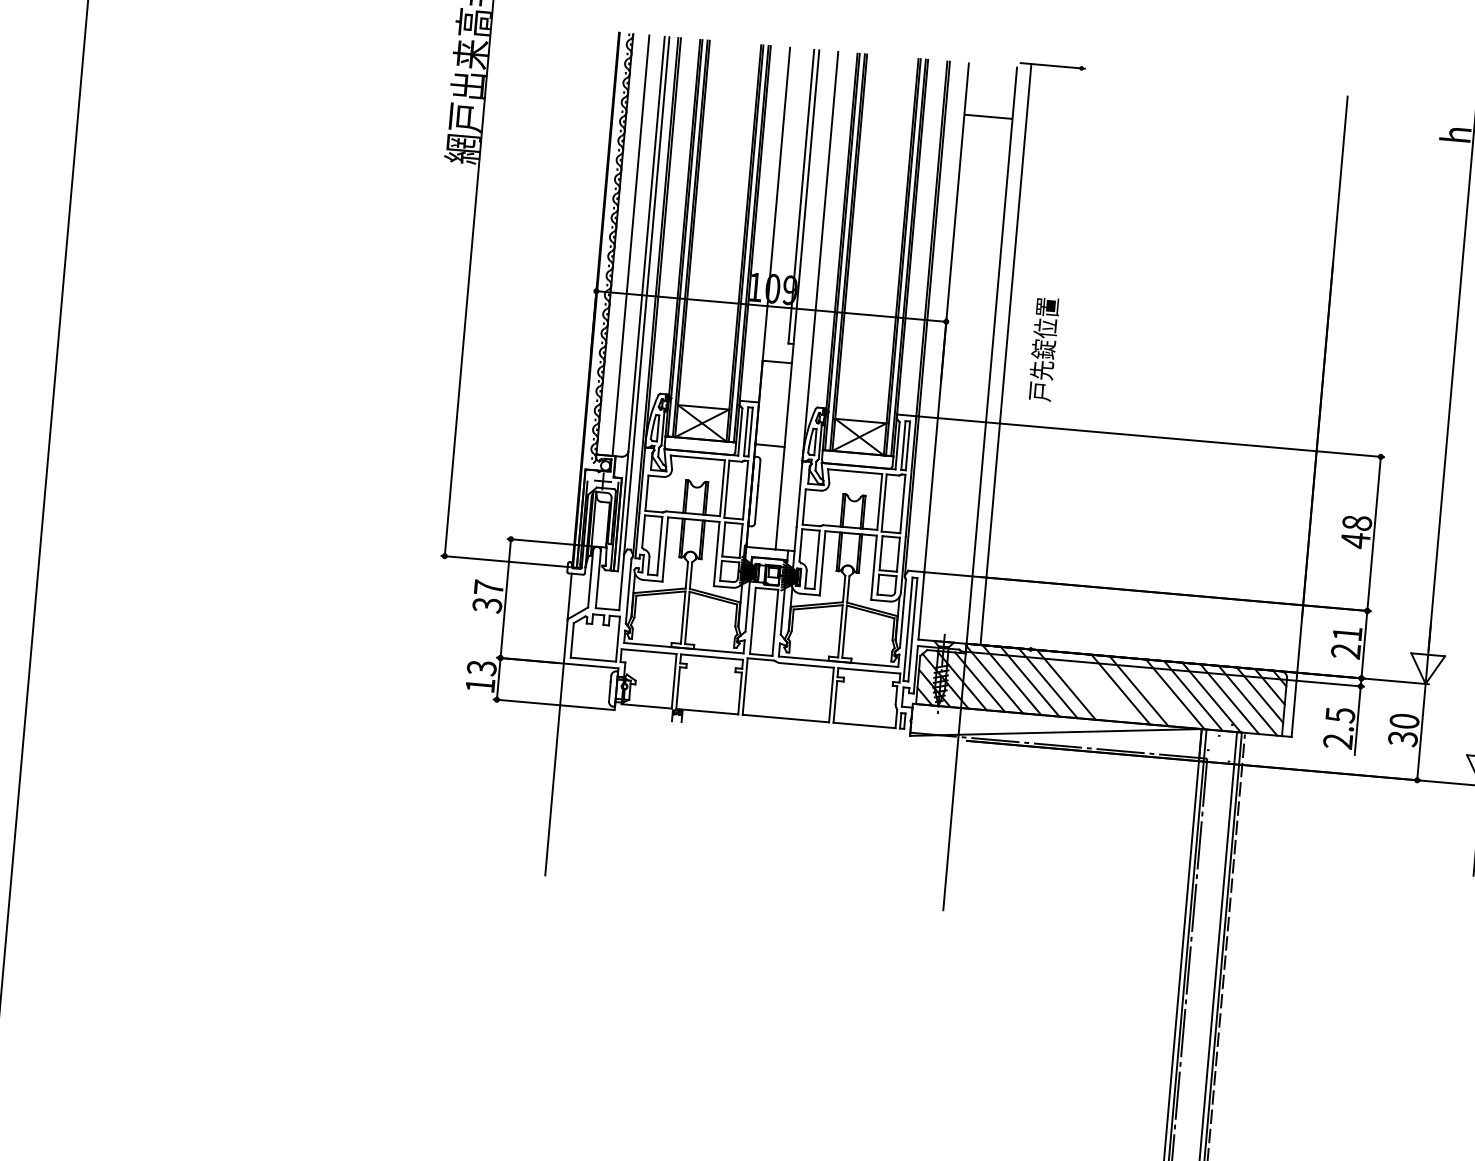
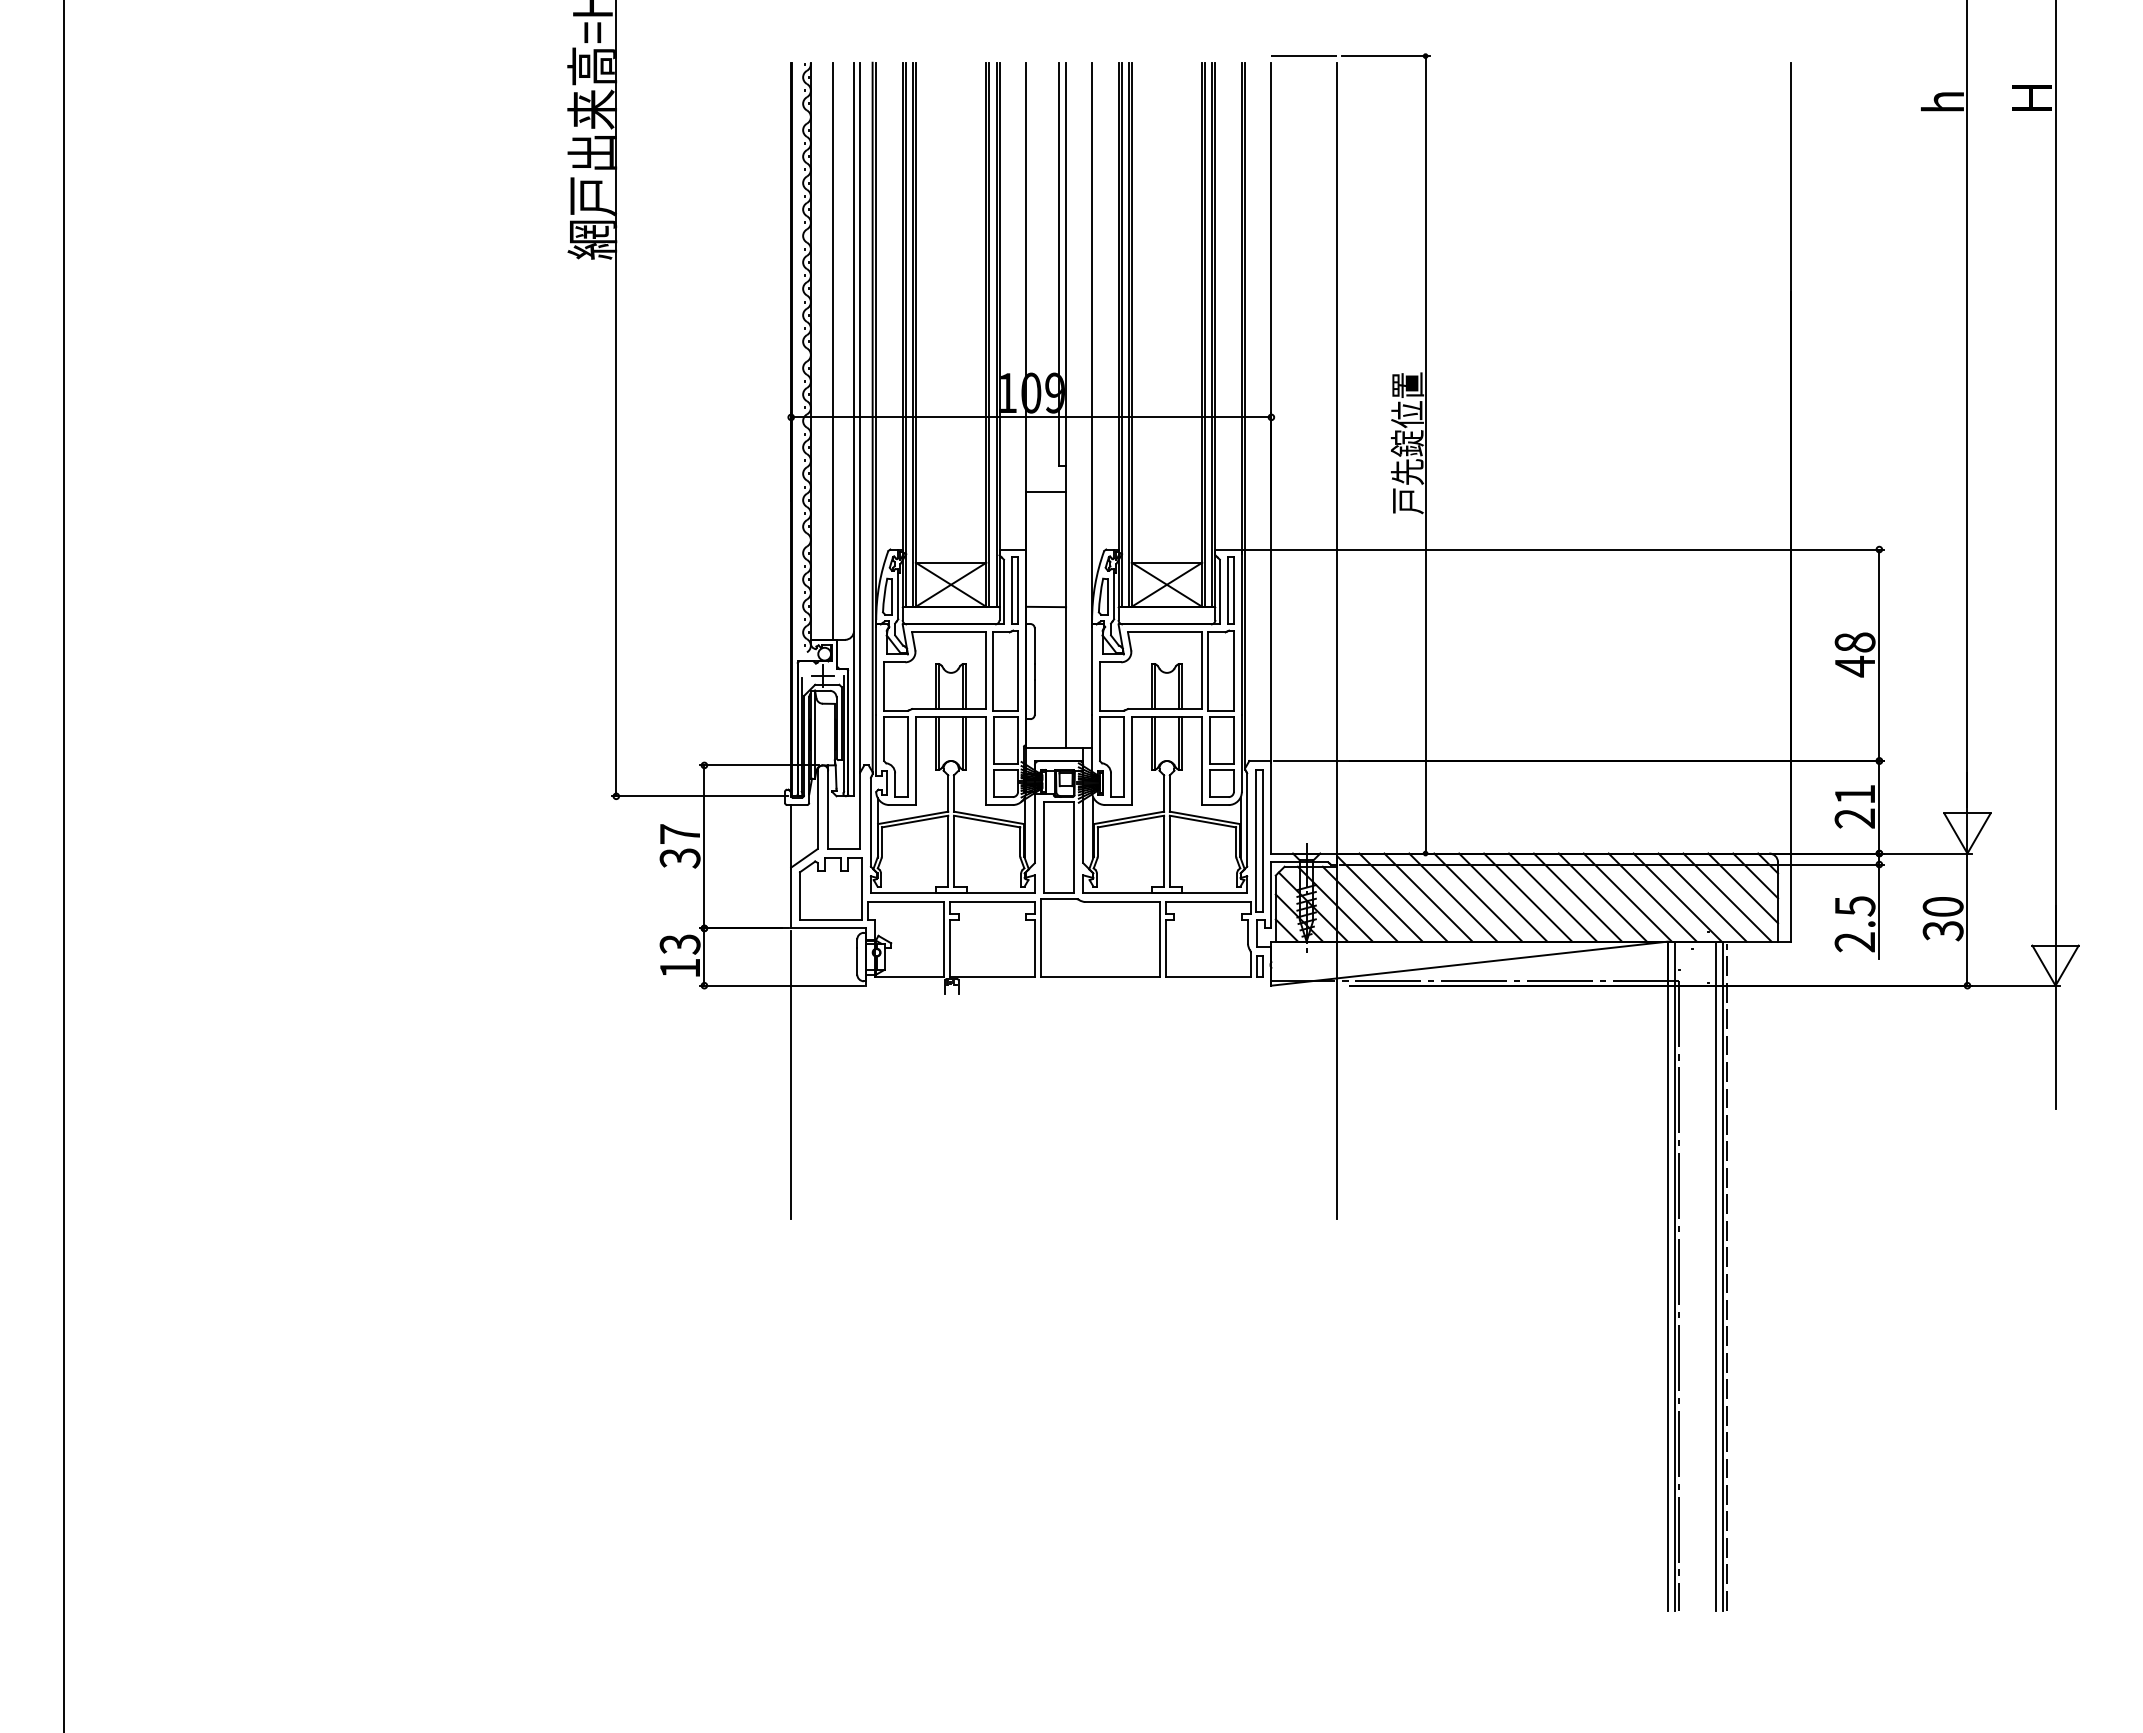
line: (988, 117) -> (1304, 56), moved
line: (1005, 354) -> (1425, 454), moved
line: (1084, 686) -> (1503, 897), added
line: (1103, 688) -> (1528, 897), added
line: (1156, 692) -> (1602, 897), added

